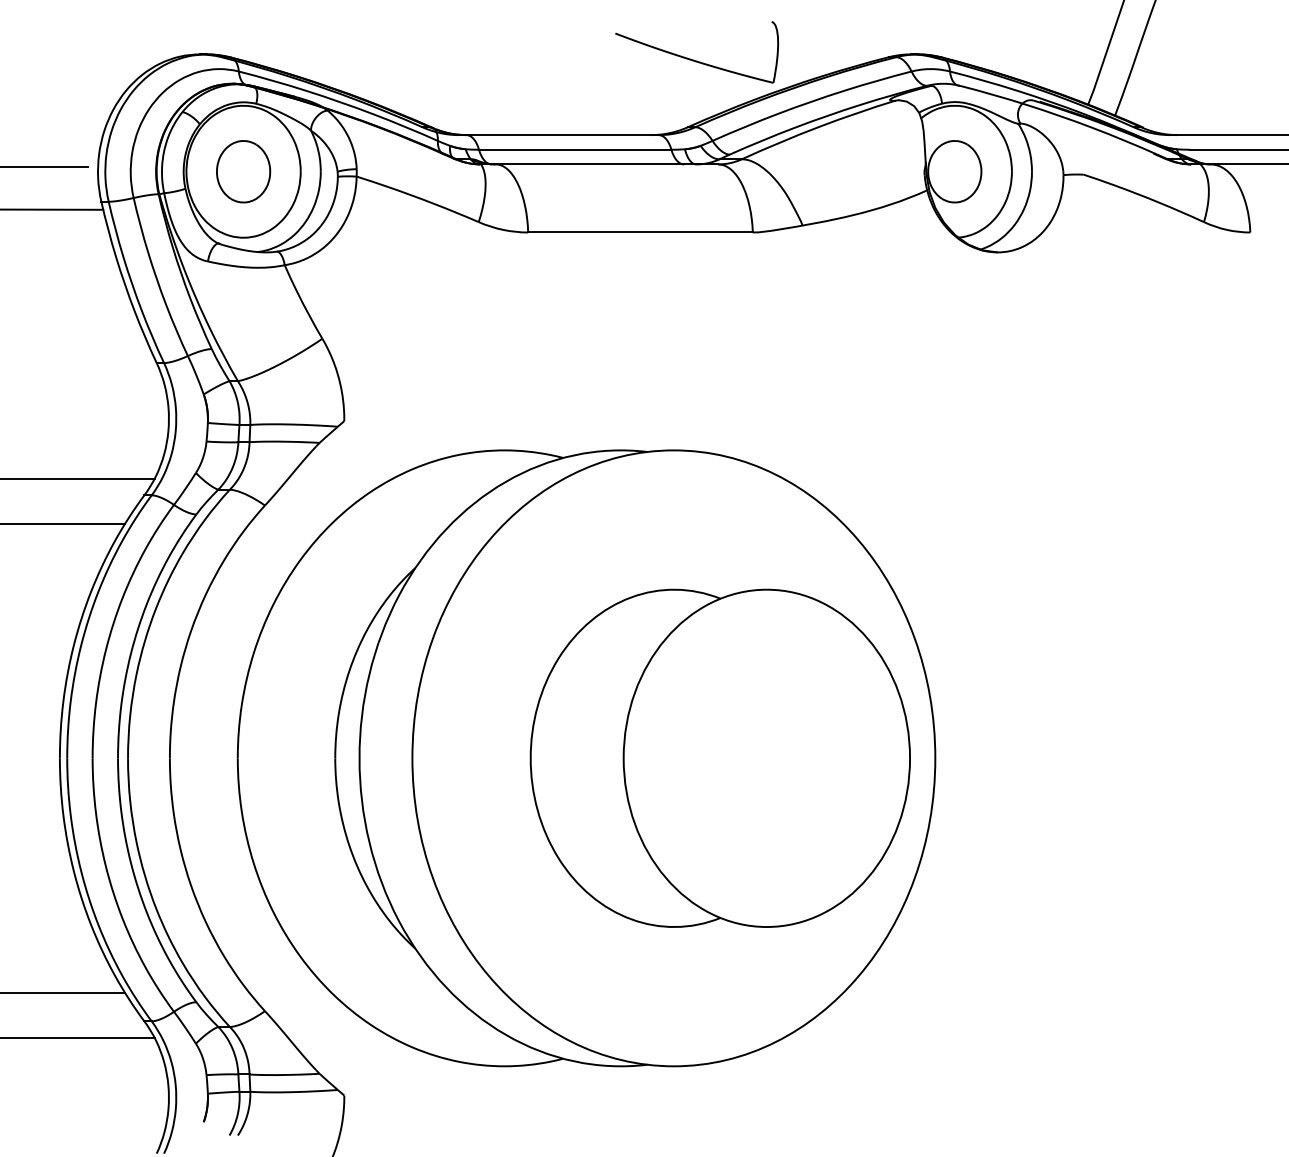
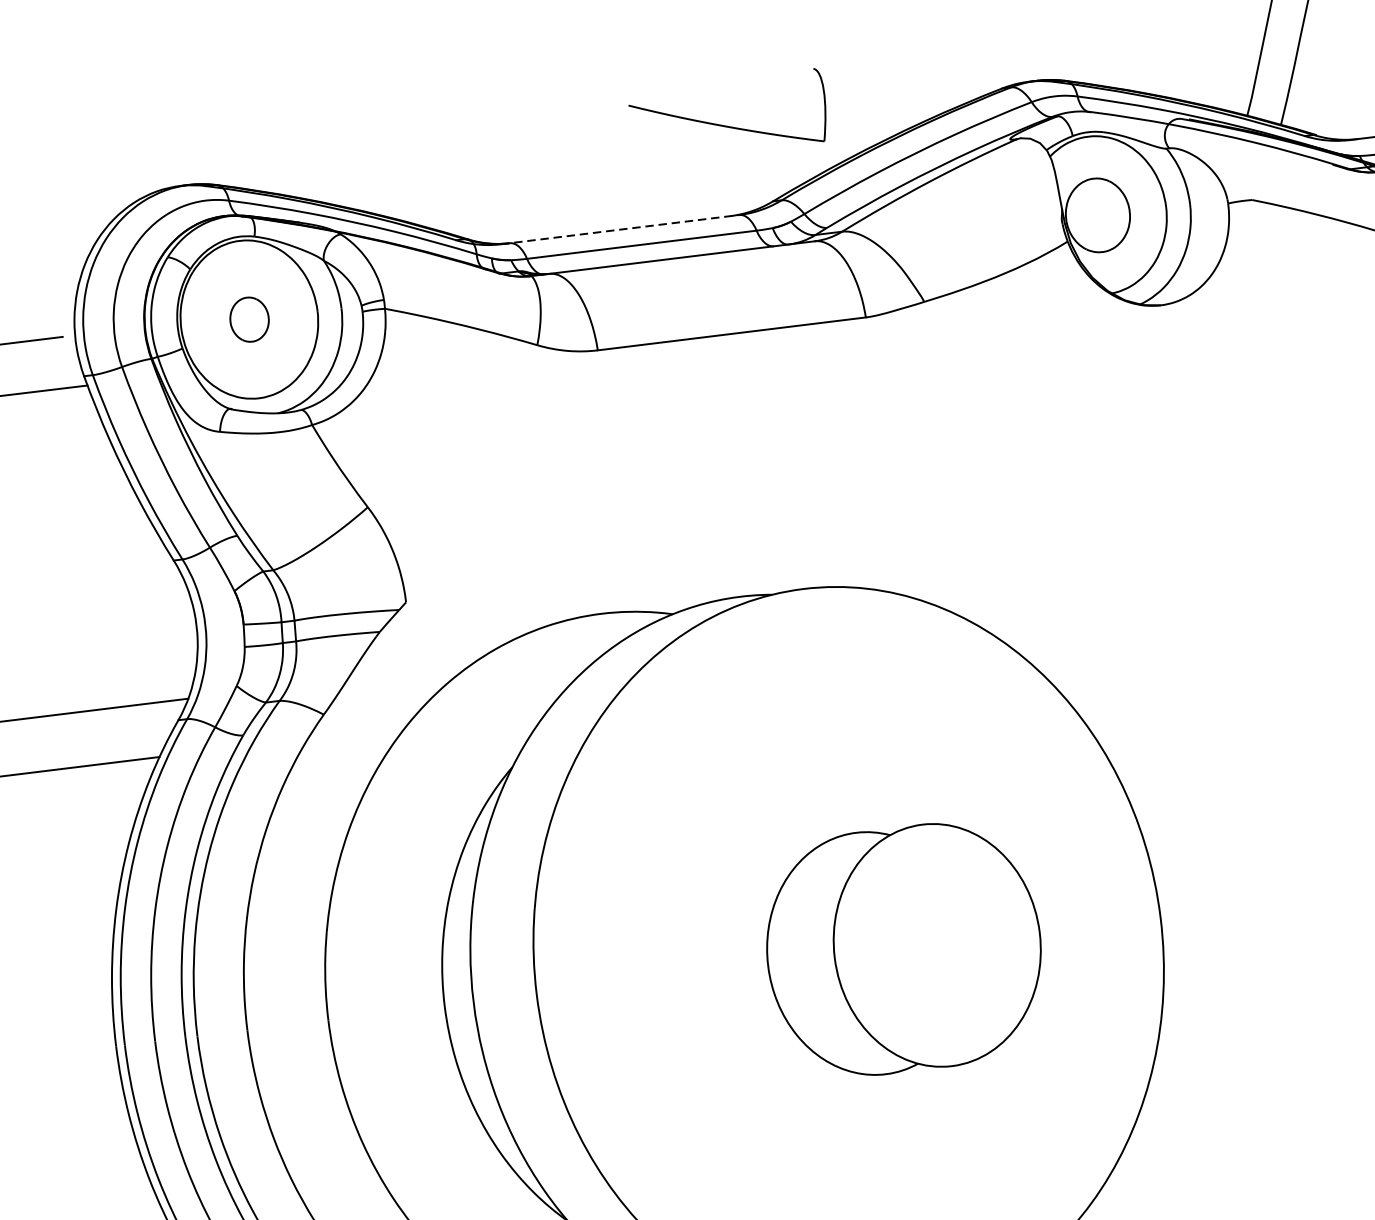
part: (697, 60) -> (730, 125), moved
line: (558, 135) -> (619, 230), solid -> dashed
part: (243, 171) -> (249, 319), size x0.6
part: (719, 757) -> (903, 948), size x0.6

